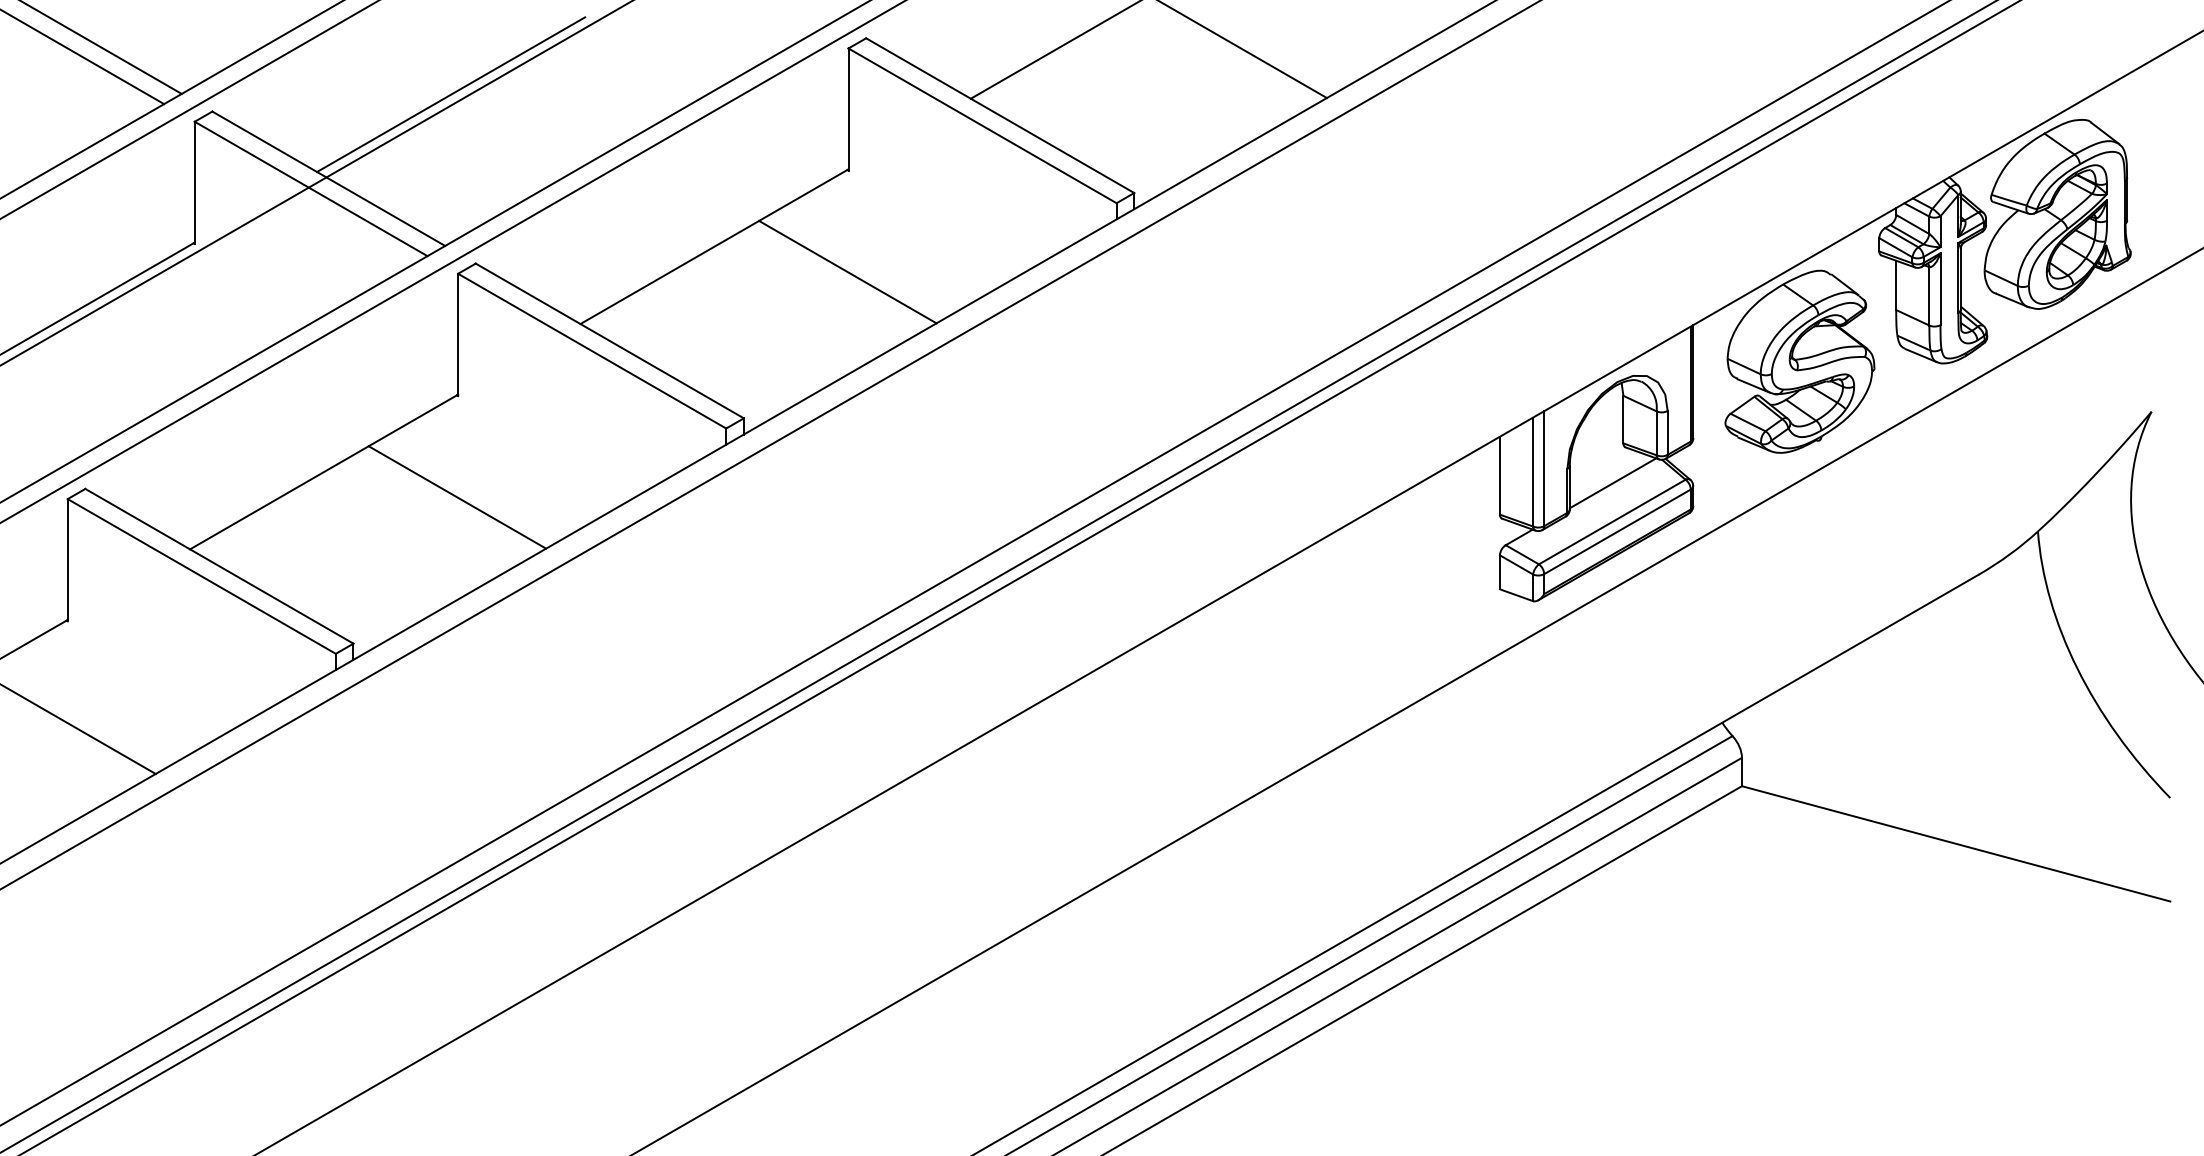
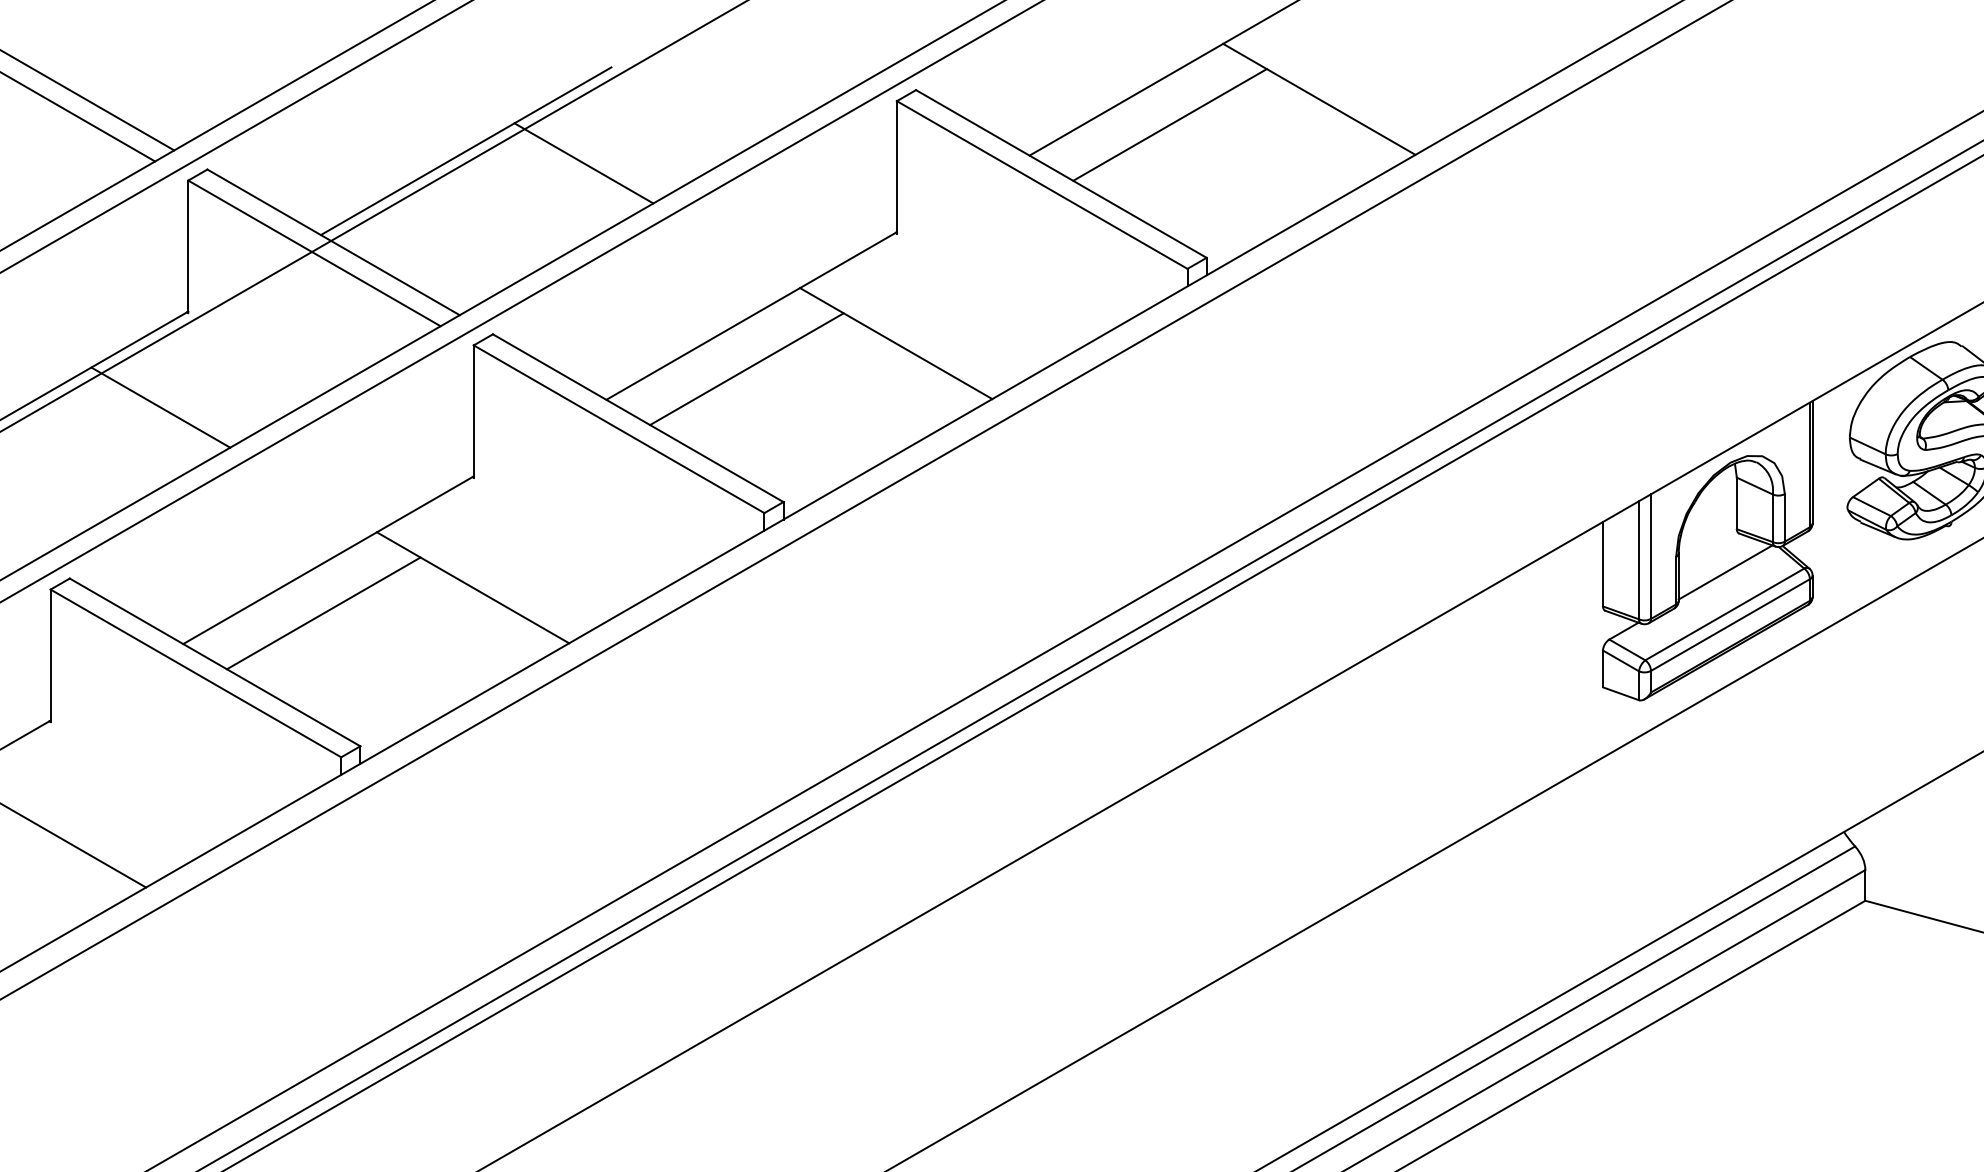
line: (1100, 70) -> (1170, 125), added
line: (559, 105) -> (583, 162), added
line: (709, 295) -> (746, 368), added
line: (169, 331) -> (160, 407), added
line: (319, 520) -> (323, 612), added

